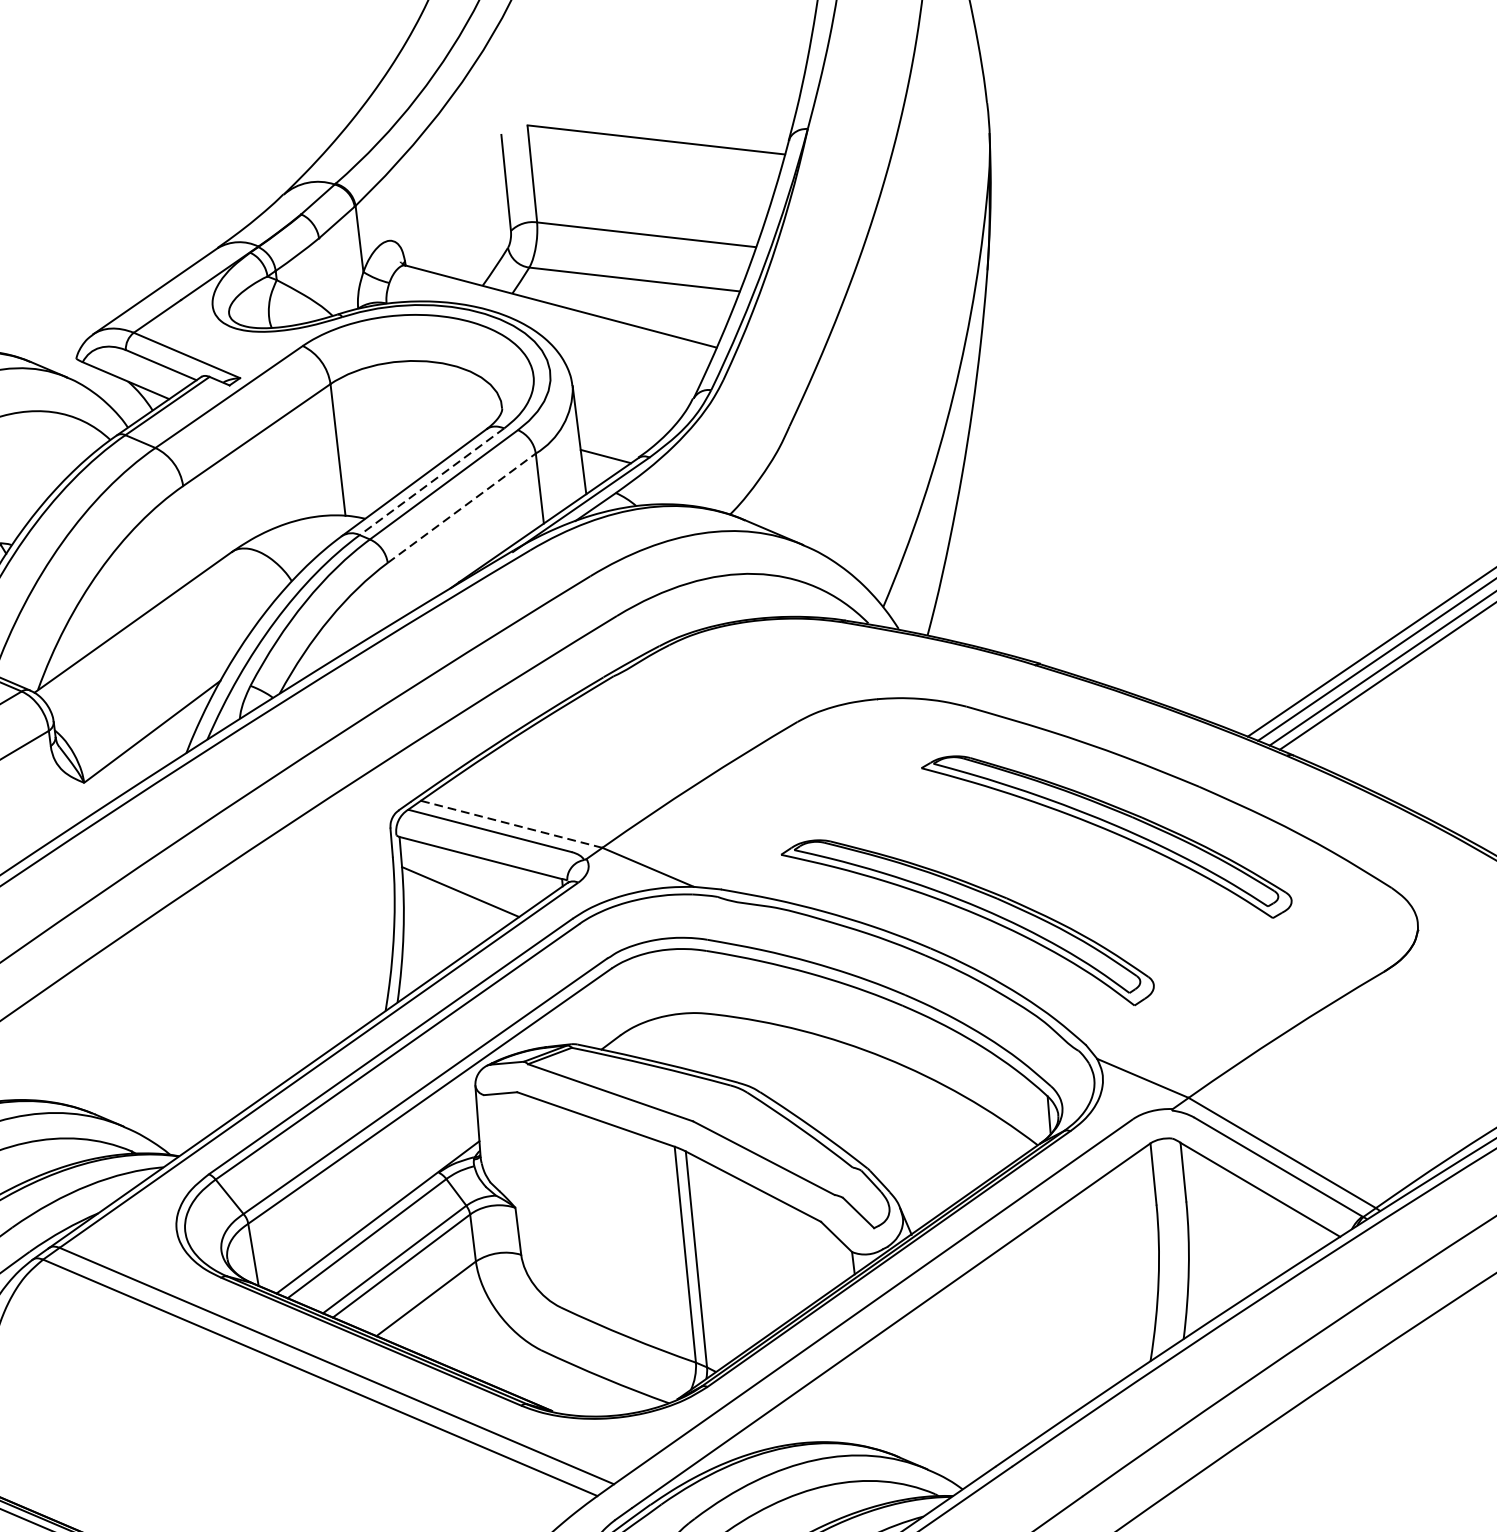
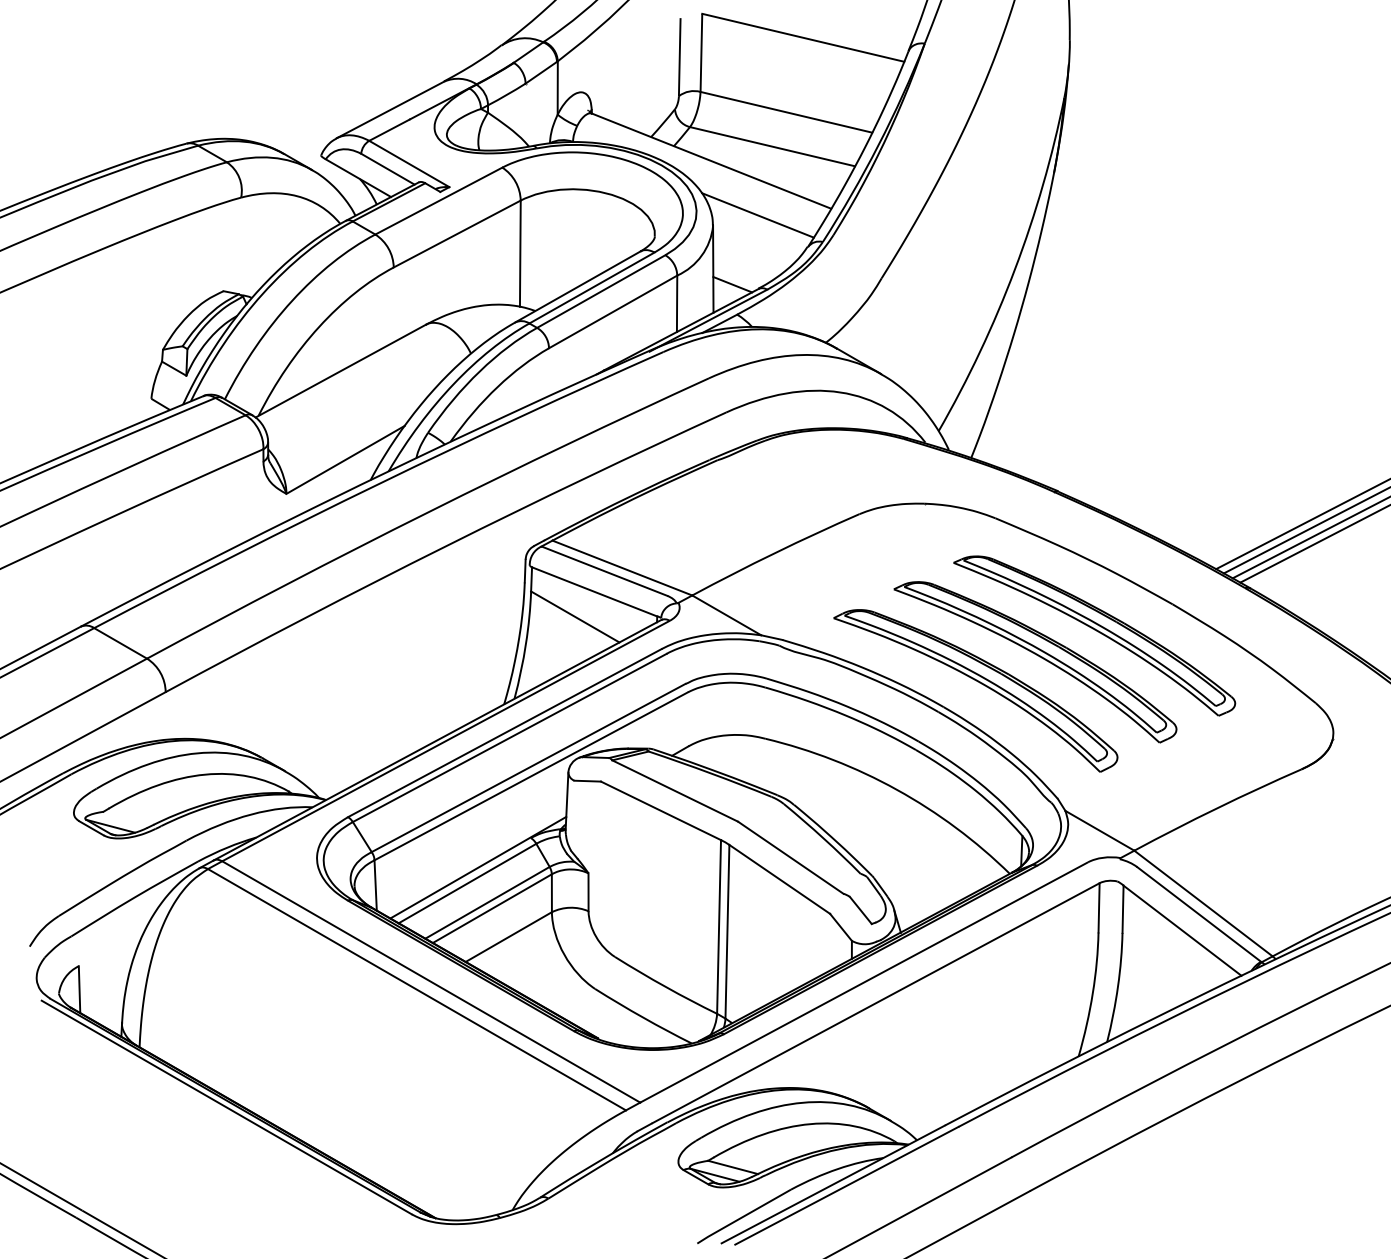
line: (626, 367) -> (757, 215), added
line: (432, 481) -> (592, 287), dashed -> solid
line: (462, 507) -> (613, 311), dashed -> solid
line: (510, 823) -> (621, 567), dashed -> solid
part: (1042, 872) -> (1039, 657), added

